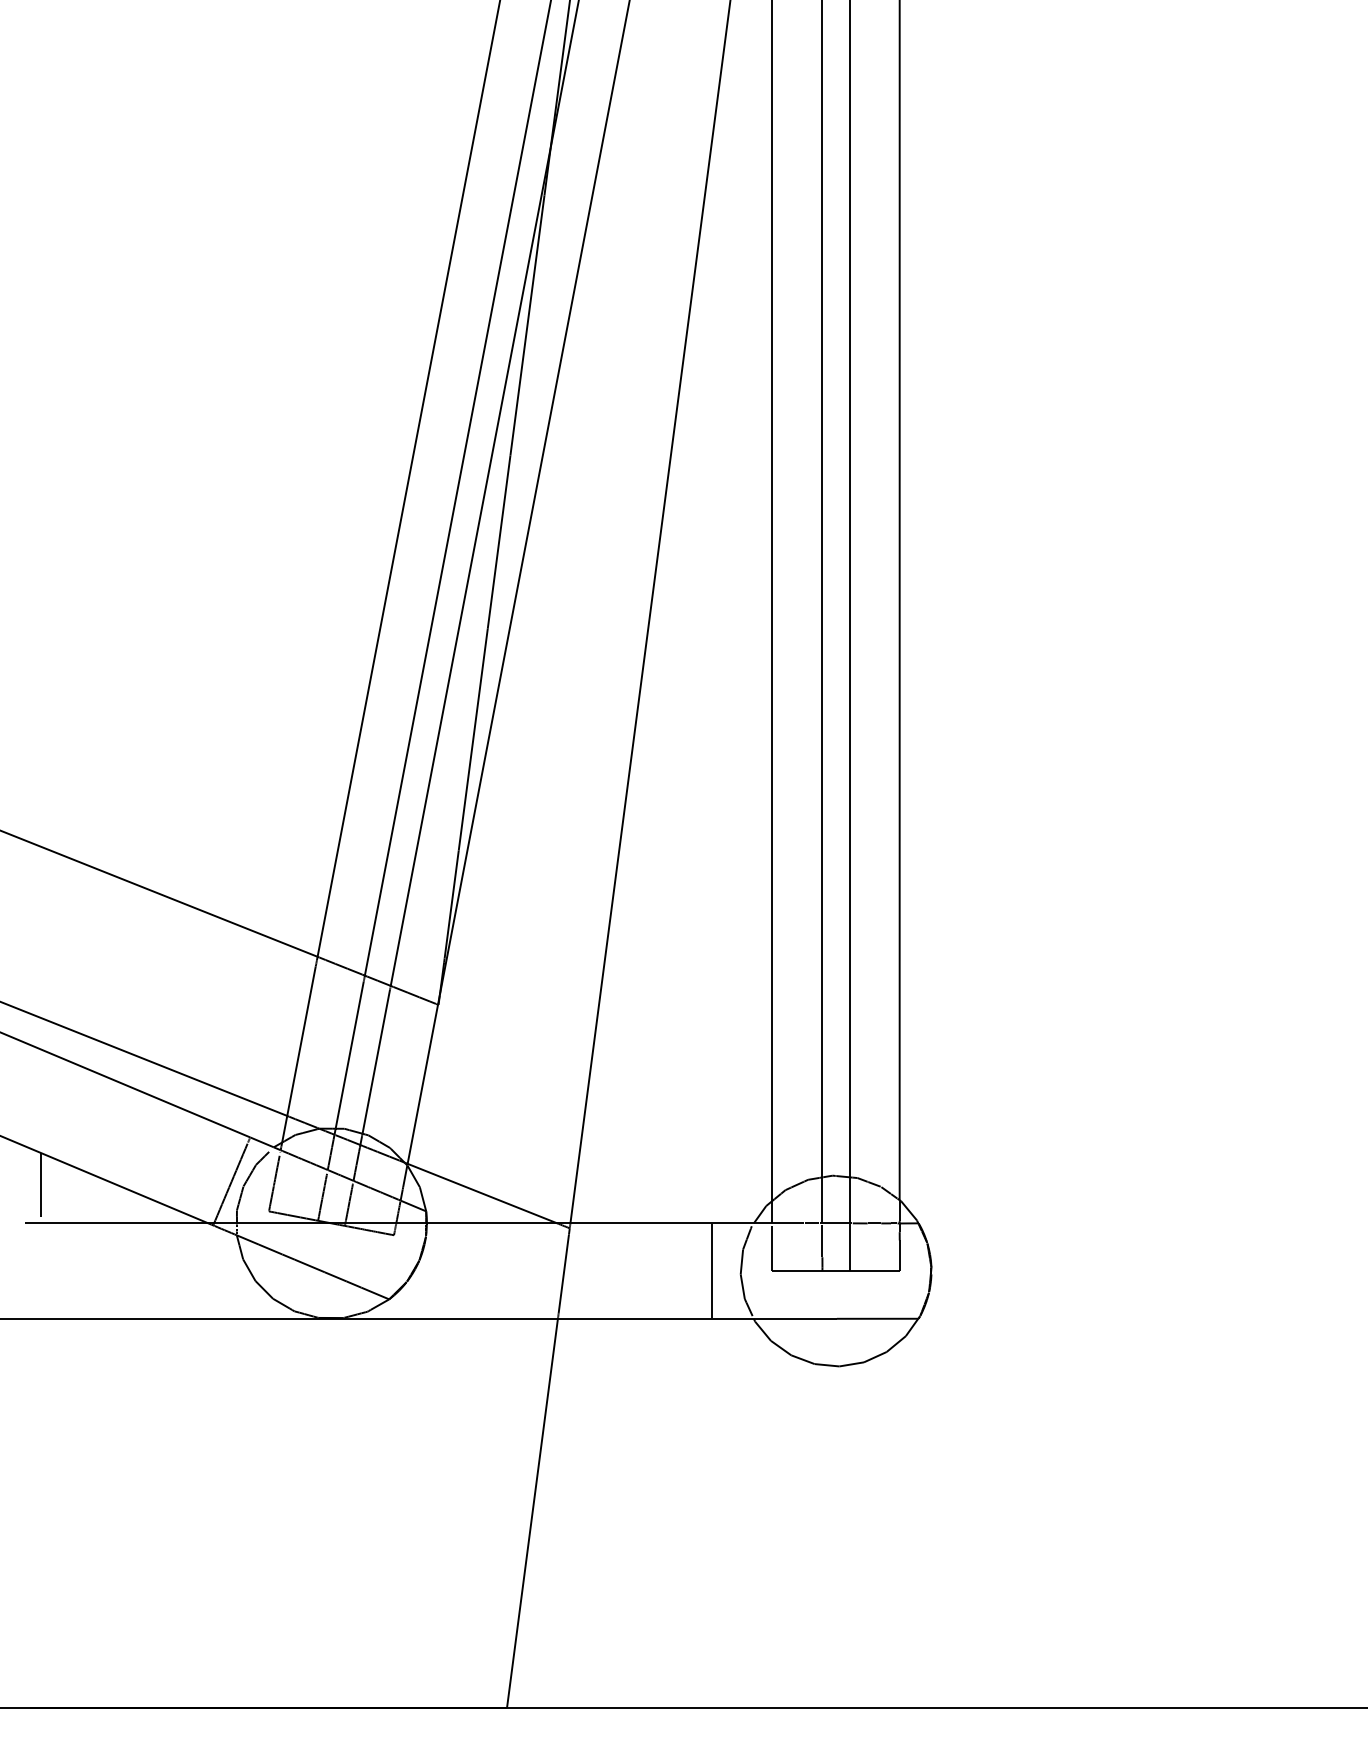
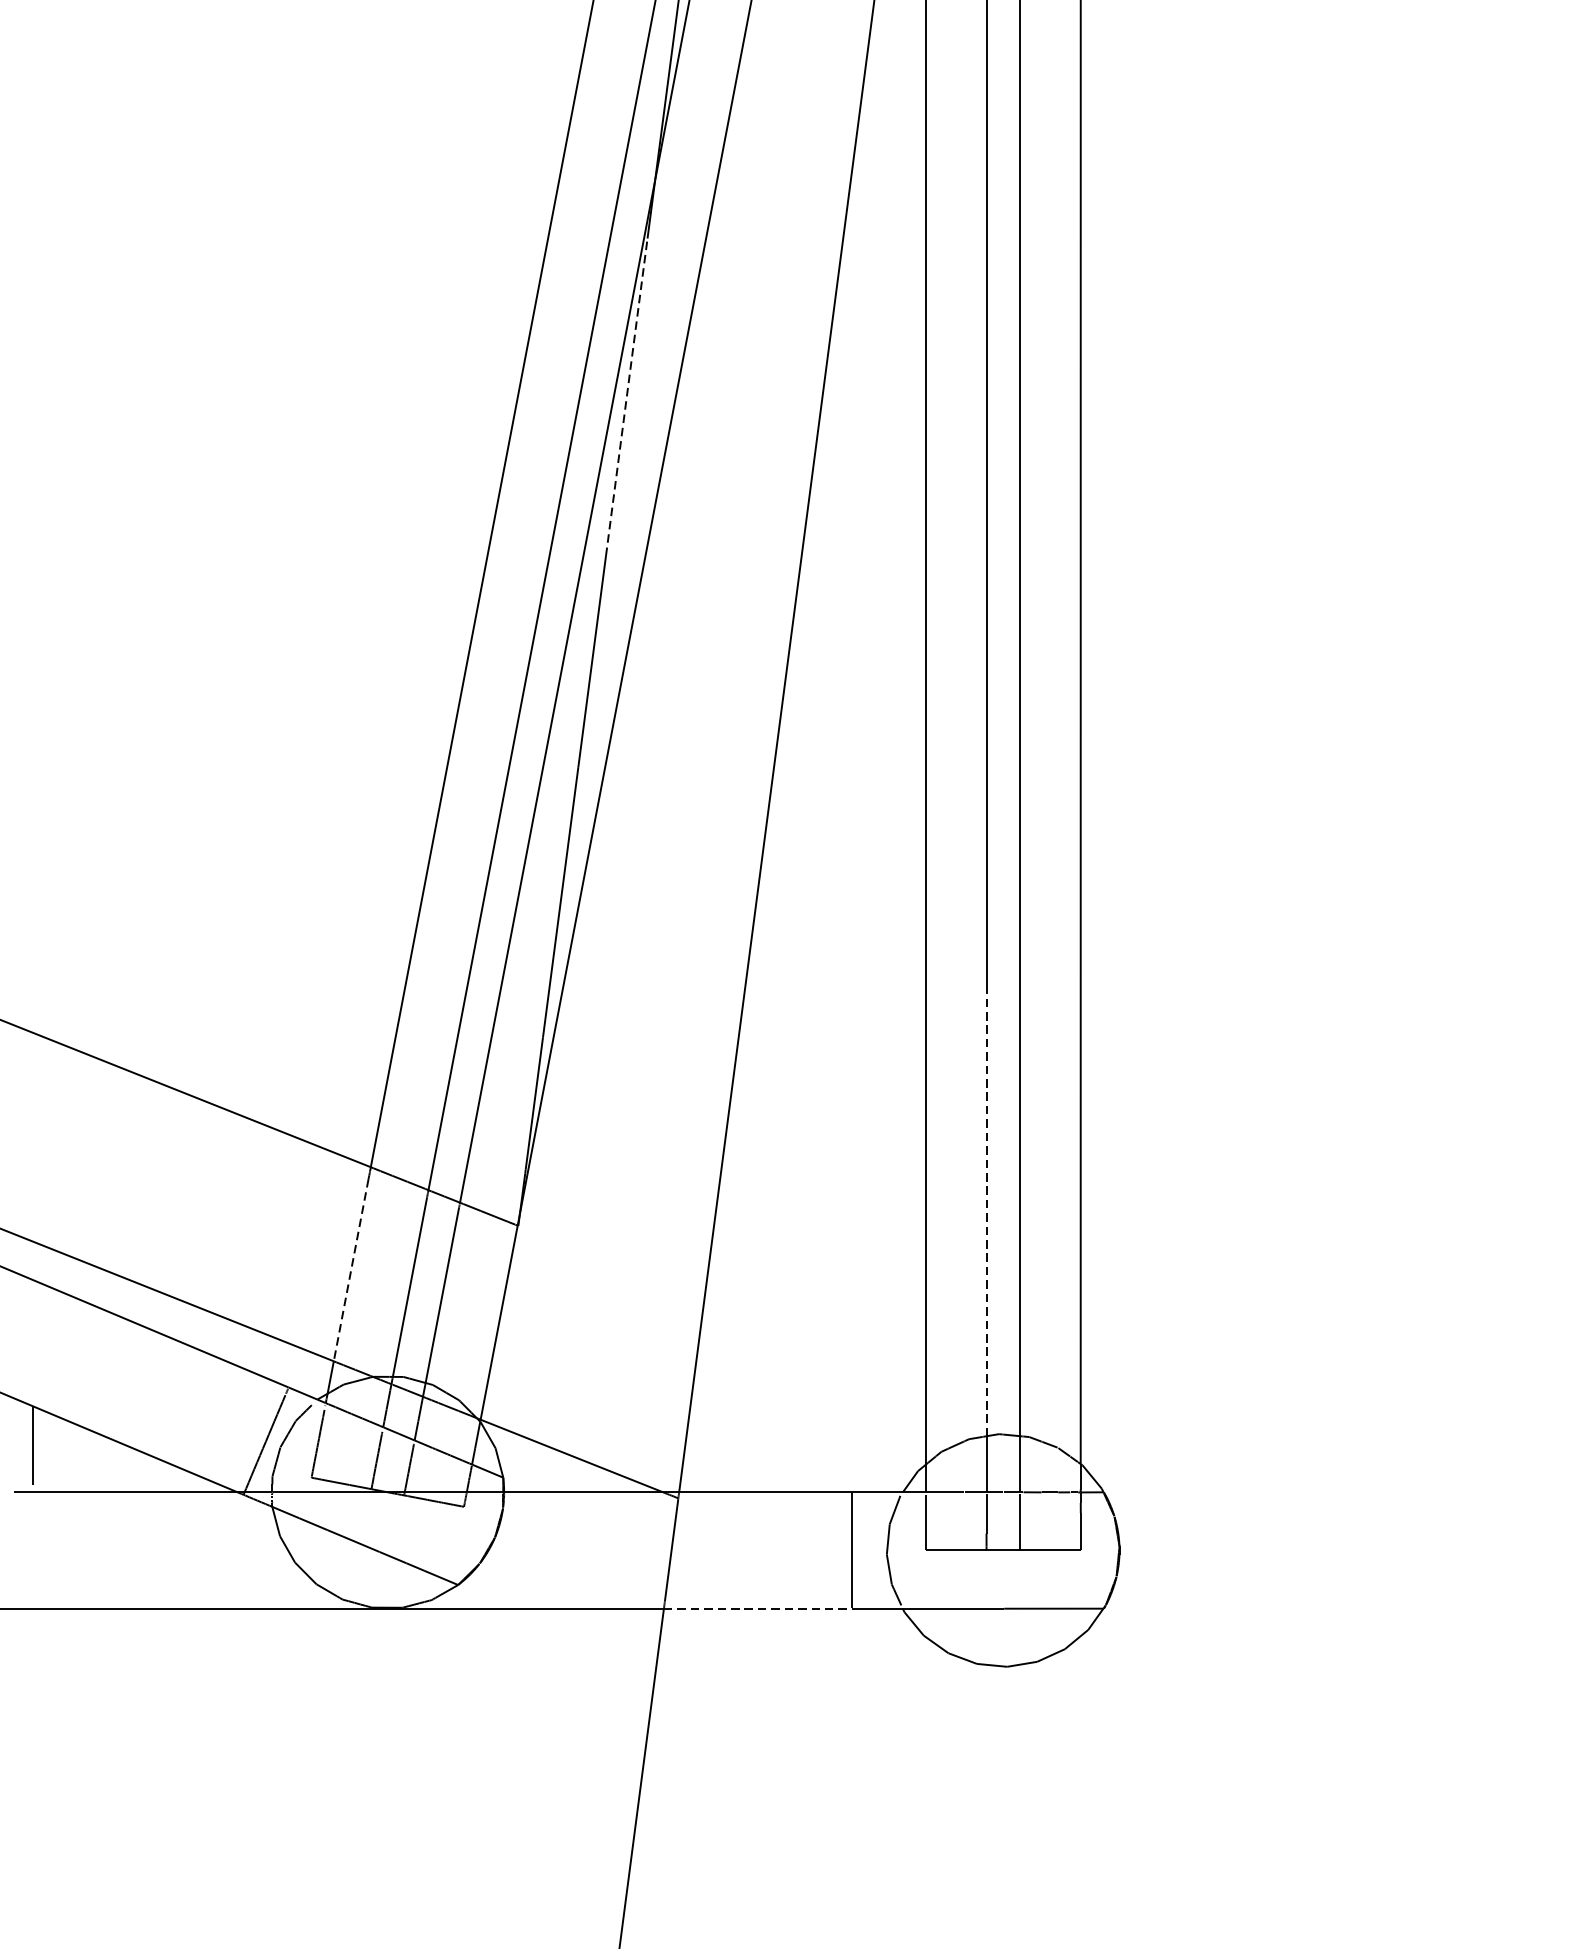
line: (527, 325) -> (626, 397), solid -> dashed
line: (822, 992) -> (986, 1210), solid -> dashed
line: (301, 1041) -> (351, 1270), solid -> dashed
line: (635, 1318) -> (758, 1608), solid -> dashed

